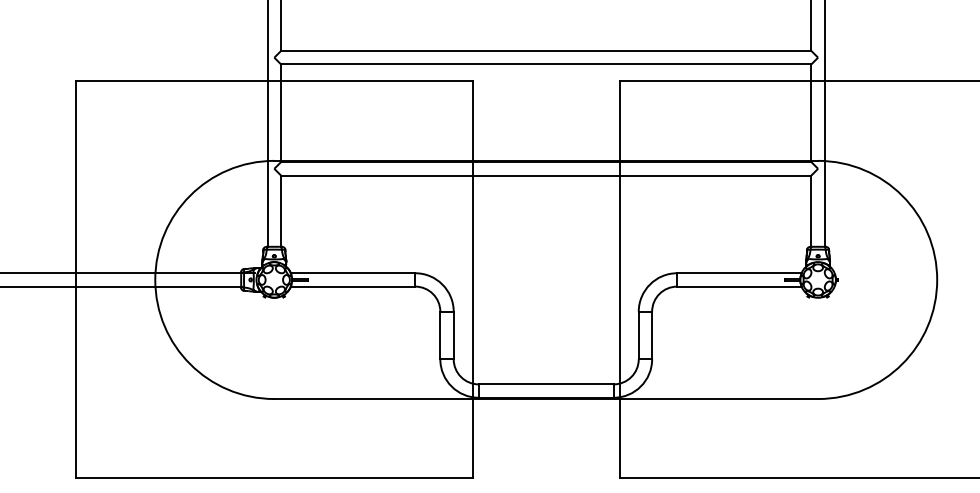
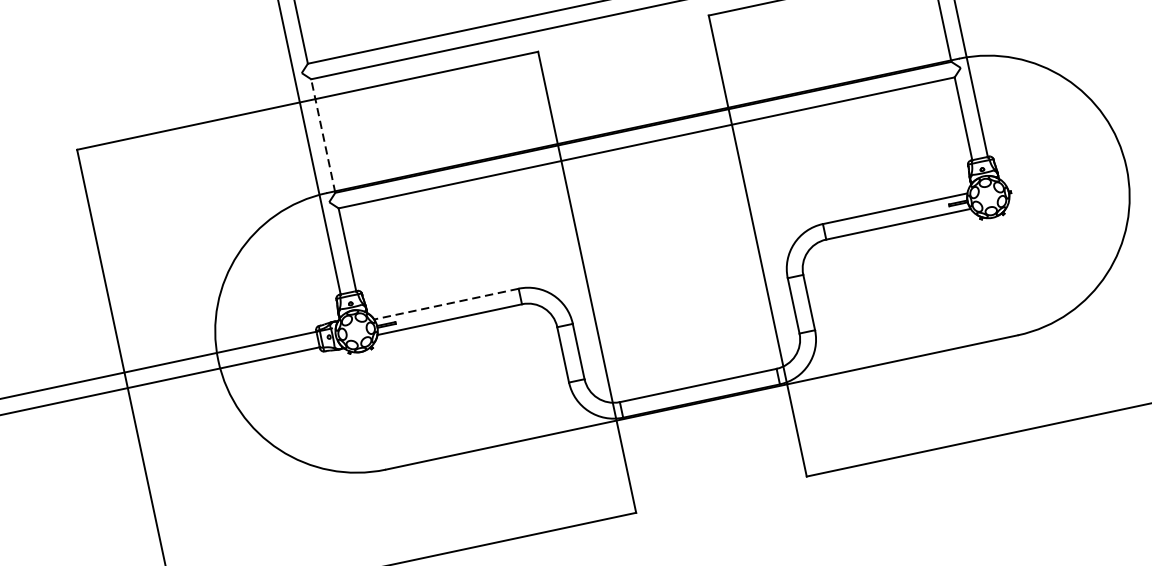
line: (281, 113) -> (323, 136), solid -> dashed
line: (352, 273) -> (445, 304), solid -> dashed

